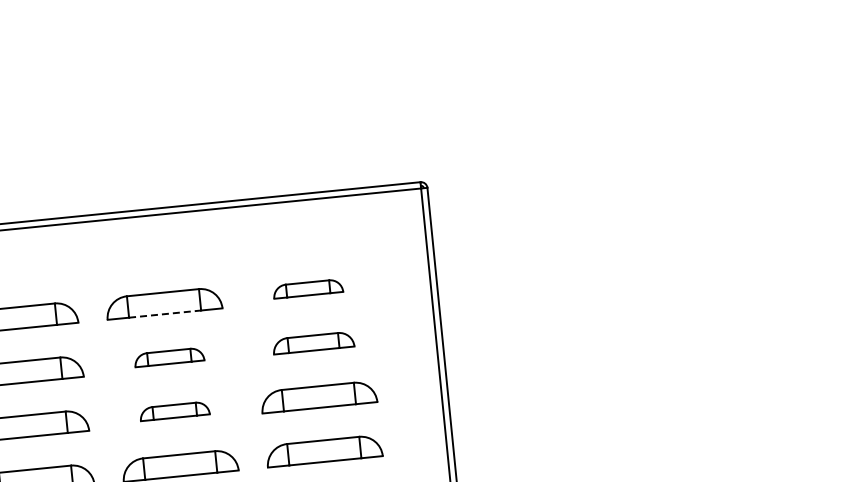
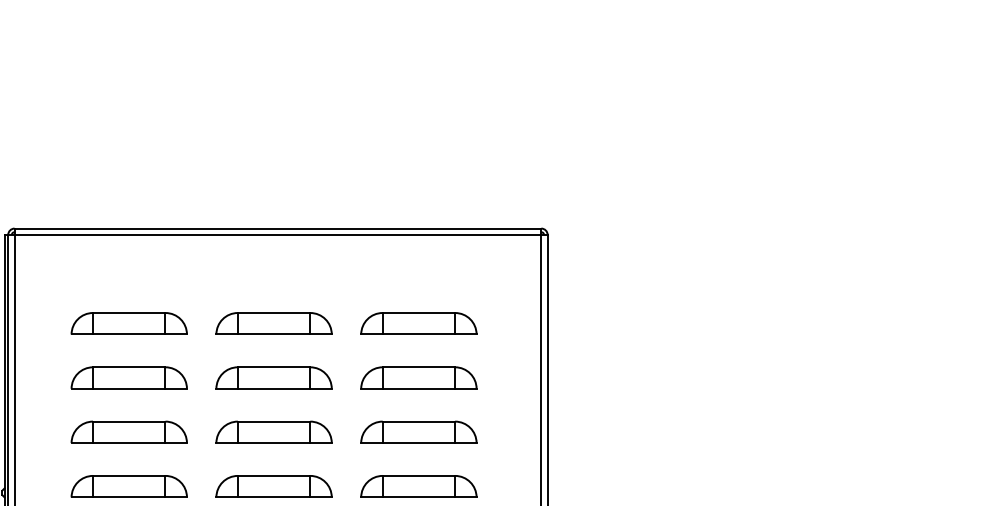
part: (307, 288) -> (418, 323), size x1.67
line: (165, 314) -> (274, 334), dashed -> solid
part: (313, 342) -> (418, 377), size x1.43
part: (168, 356) -> (273, 377), size x1.67
part: (174, 410) -> (273, 431), size x1.67

